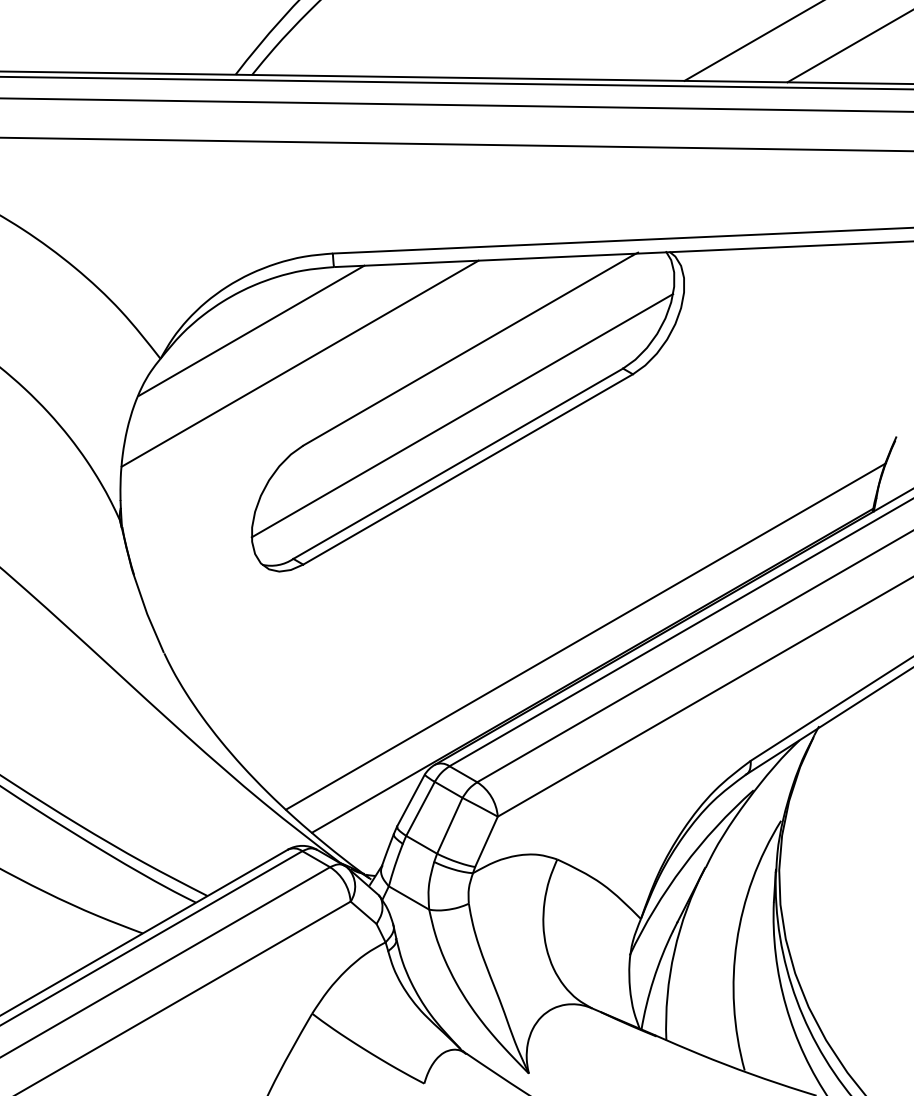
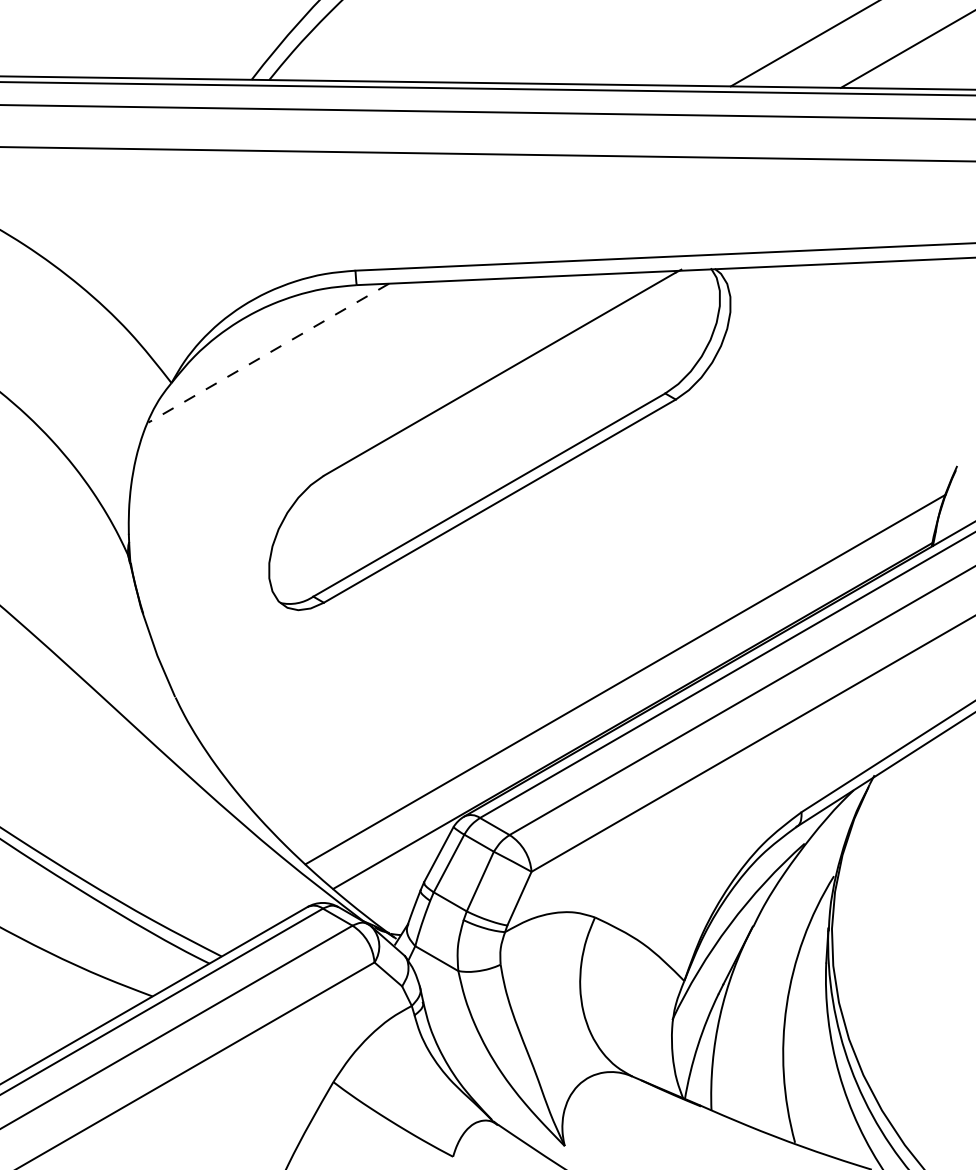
line: (251, 331) -> (268, 353), solid -> dashed
line: (300, 363) -> (320, 388), removed
line: (462, 415) -> (493, 443), removed

